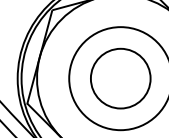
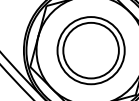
circle: (119, 78) -> (90, 50), size x1.43

